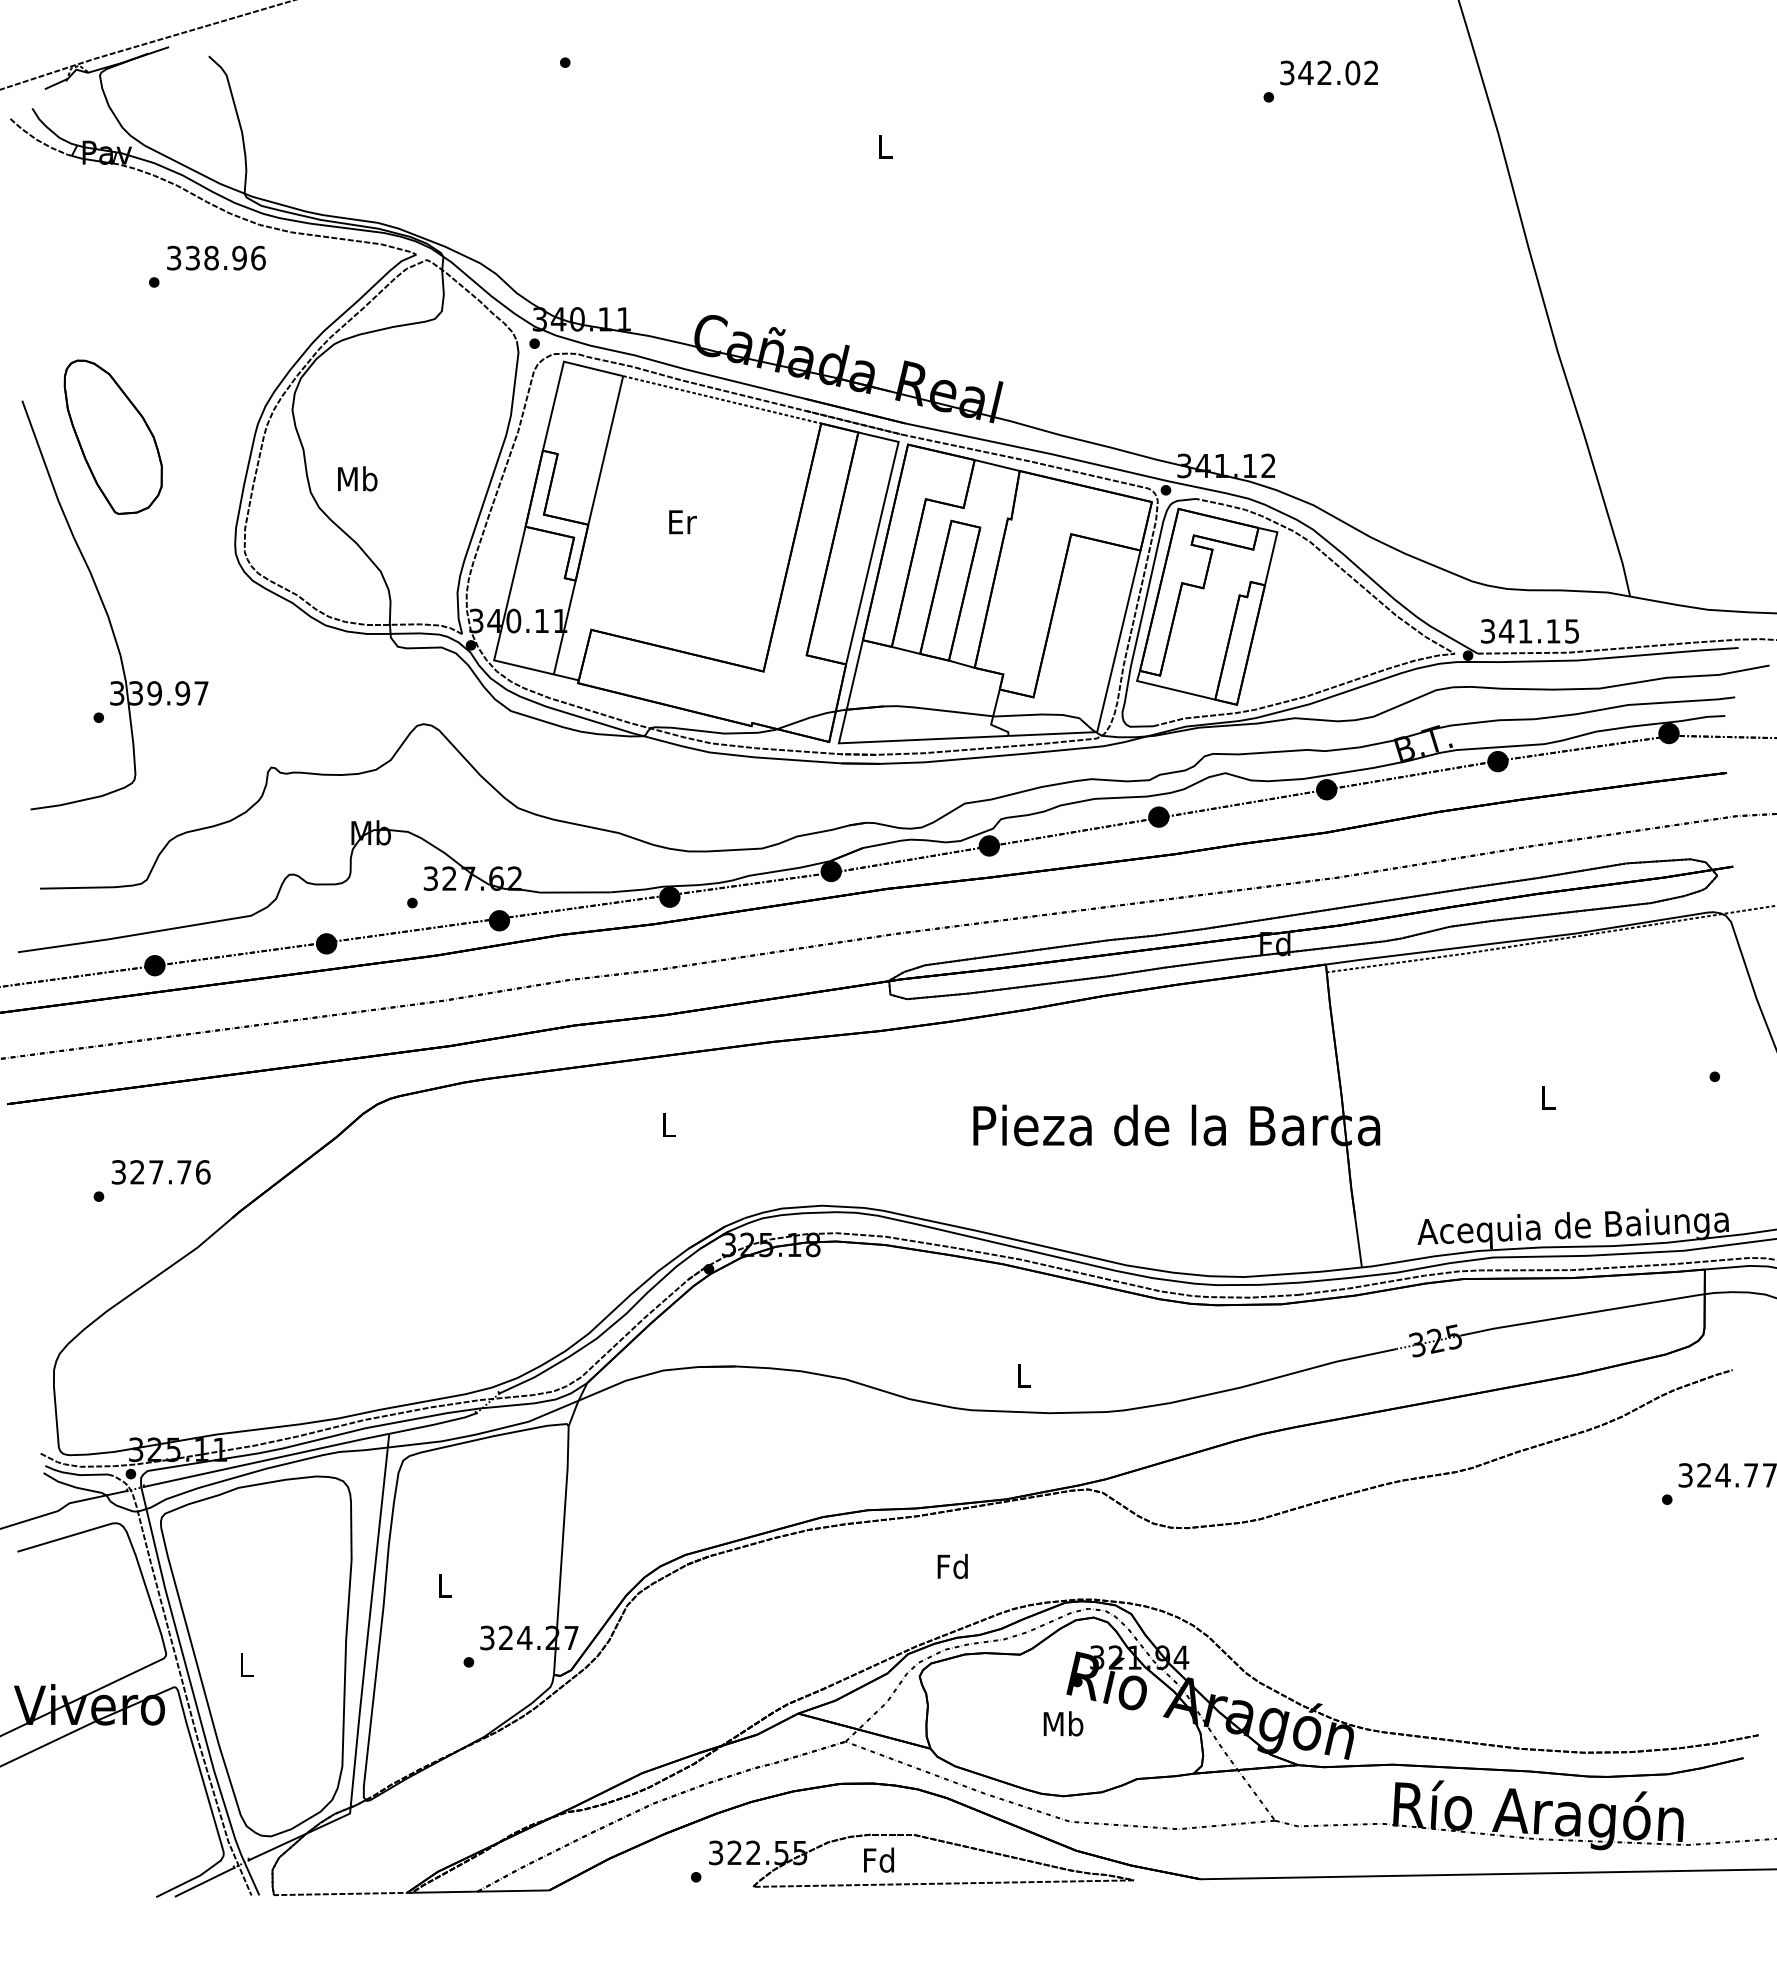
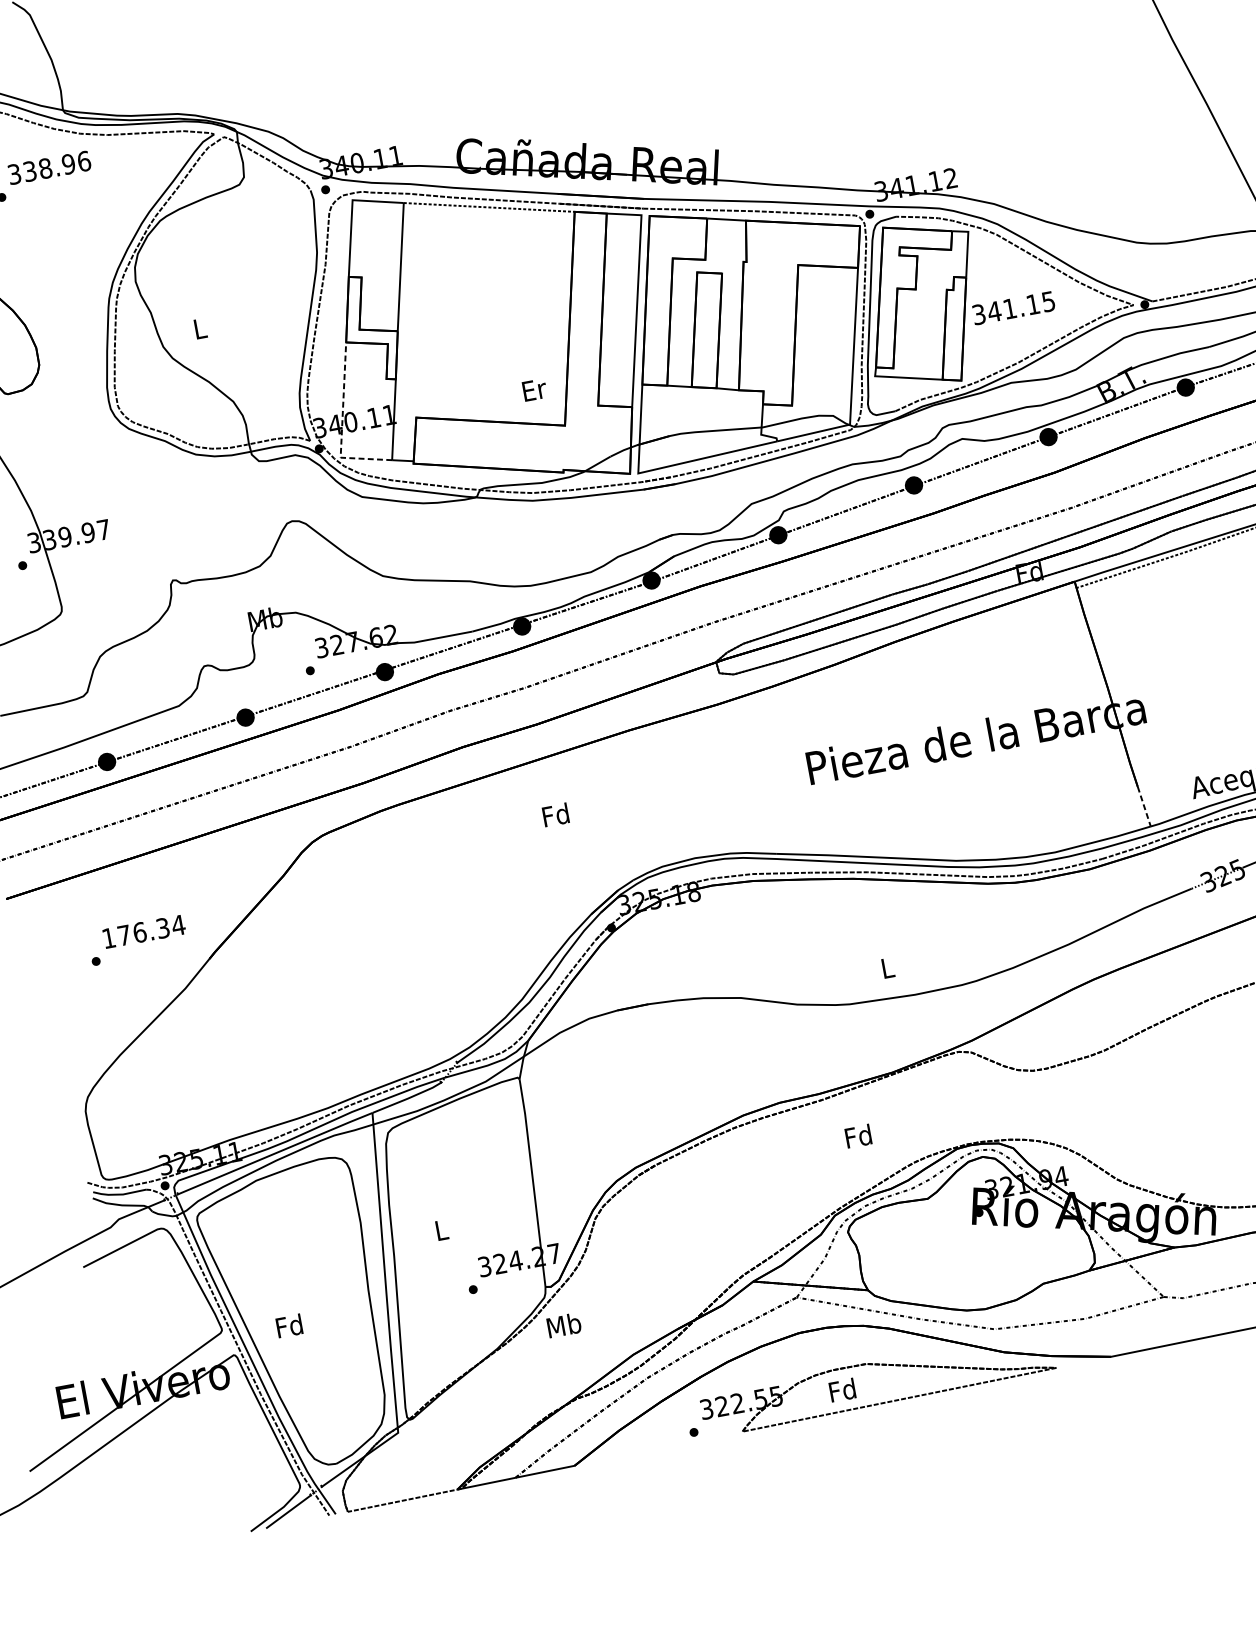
text: (357, 478) -> (199, 328), Mb -> L
text: (682, 522) -> (534, 390), moved
line: (502, 623) -> (341, 425), solid -> dashed
text: (1529, 631) -> (1013, 308), moved
text: (668, 1124) -> (555, 814), L -> Fd
text: (160, 1172) -> (143, 932), 327.76 -> 176.34
line: (1358, 1242) -> (1144, 806), solid -> dashed
text: (245, 1664) -> (288, 1325), L -> Fd
text: (1063, 1723) -> (564, 1325), moved

